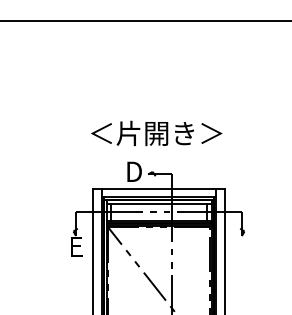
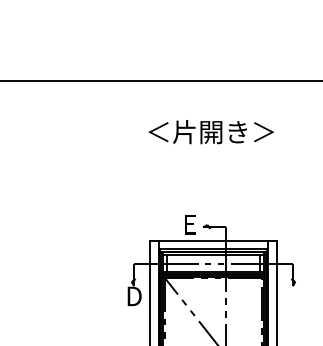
text: (156, 133) -> (211, 132), moved
text: (134, 171) -> (190, 224), D -> E
text: (76, 246) -> (134, 296), E -> D

